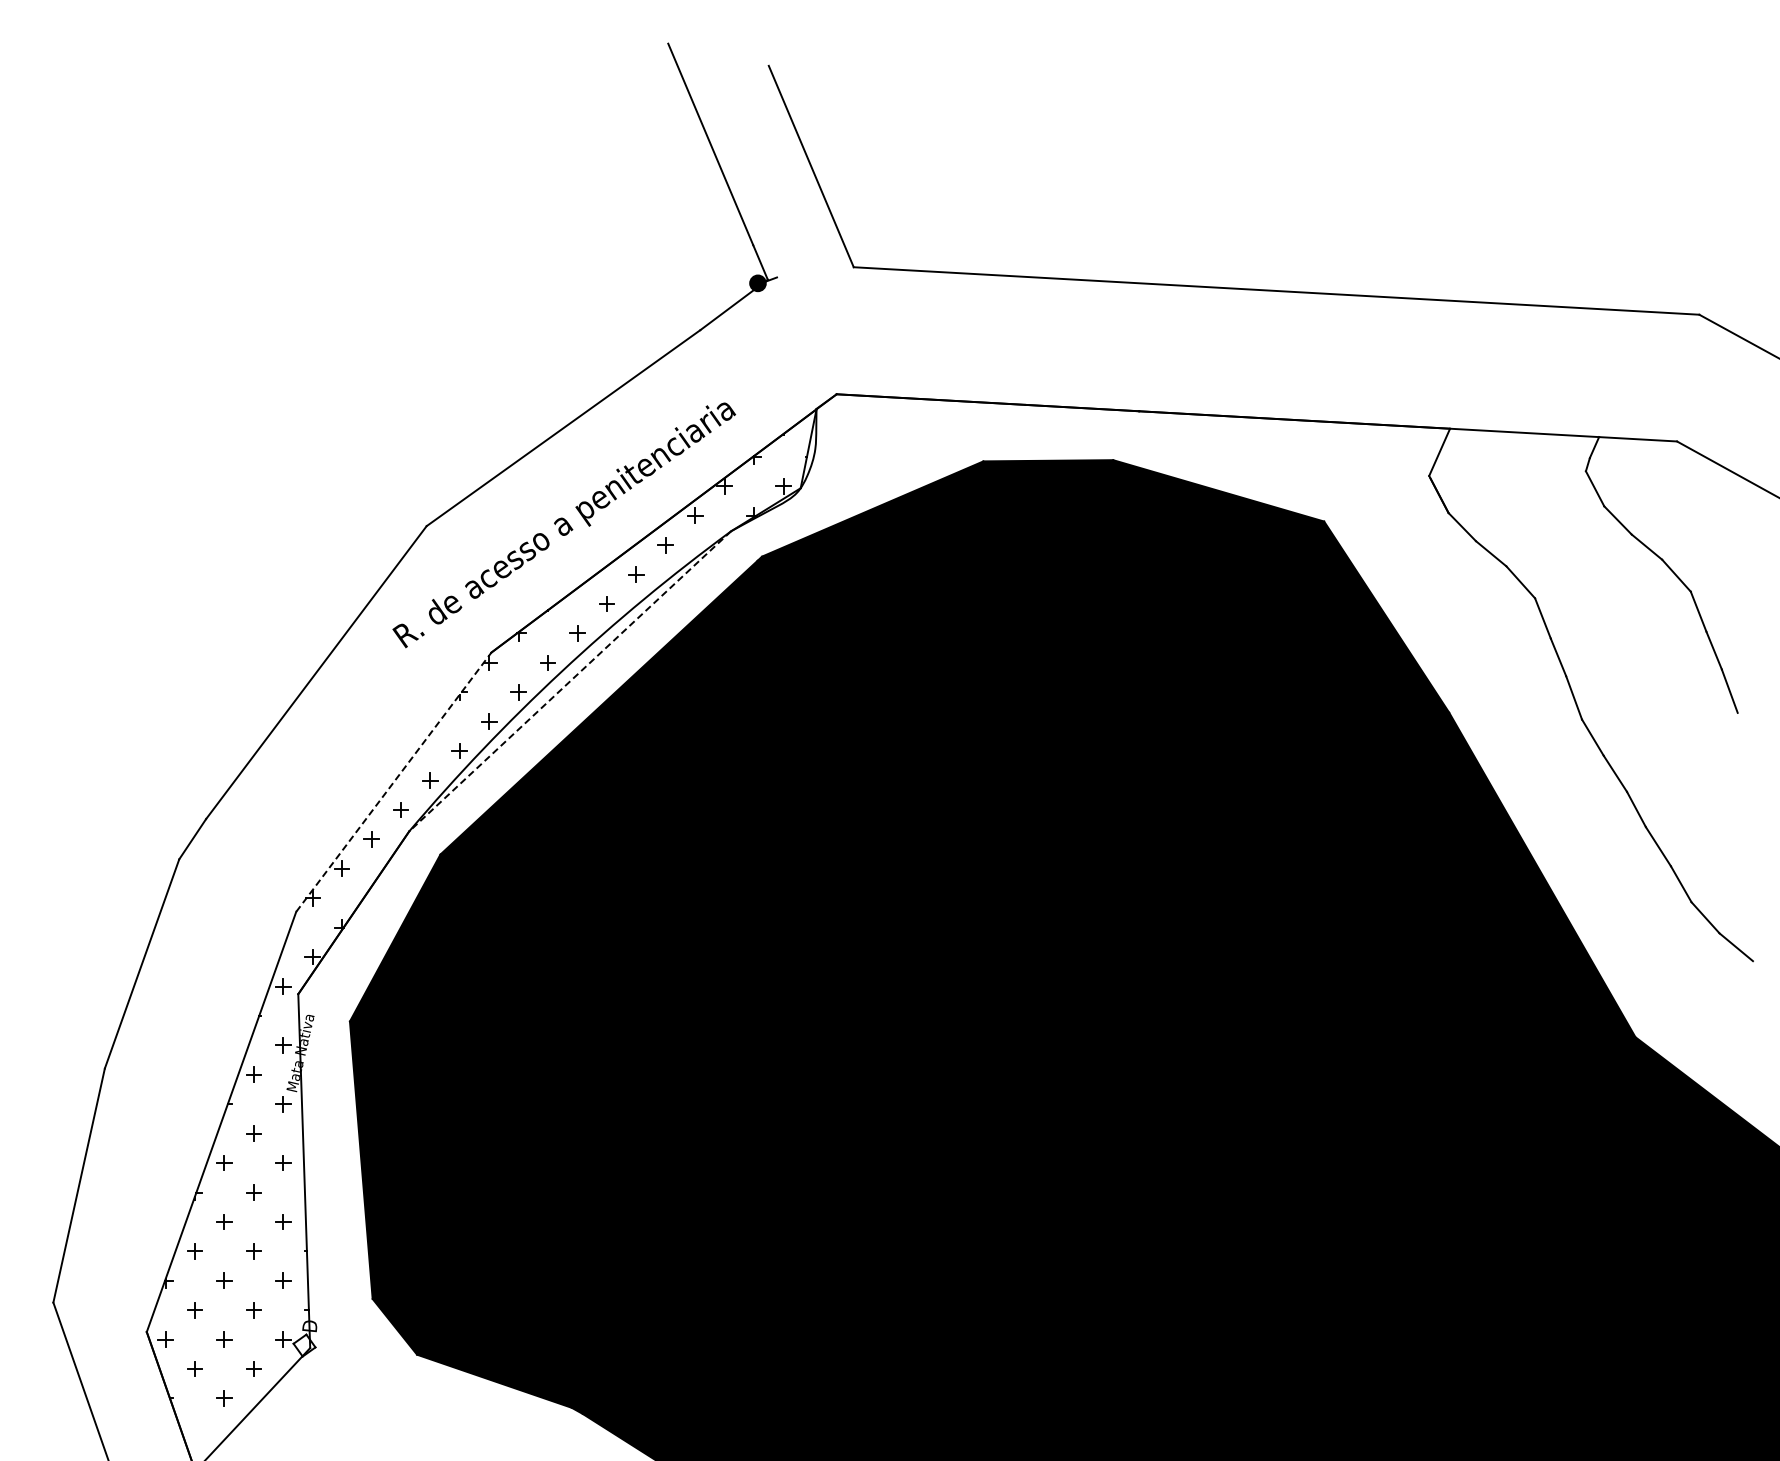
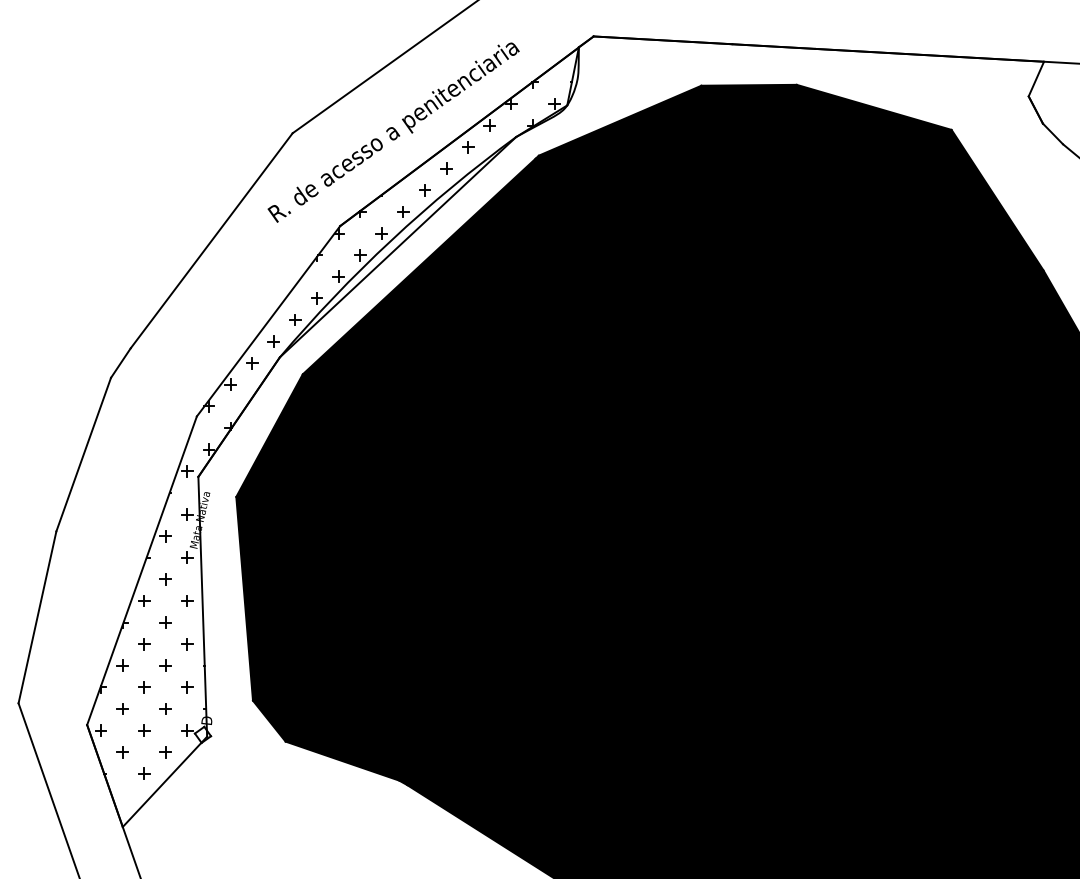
line: (569, 681) -> (397, 247), dashed -> solid
line: (394, 781) -> (269, 320), dashed -> solid

